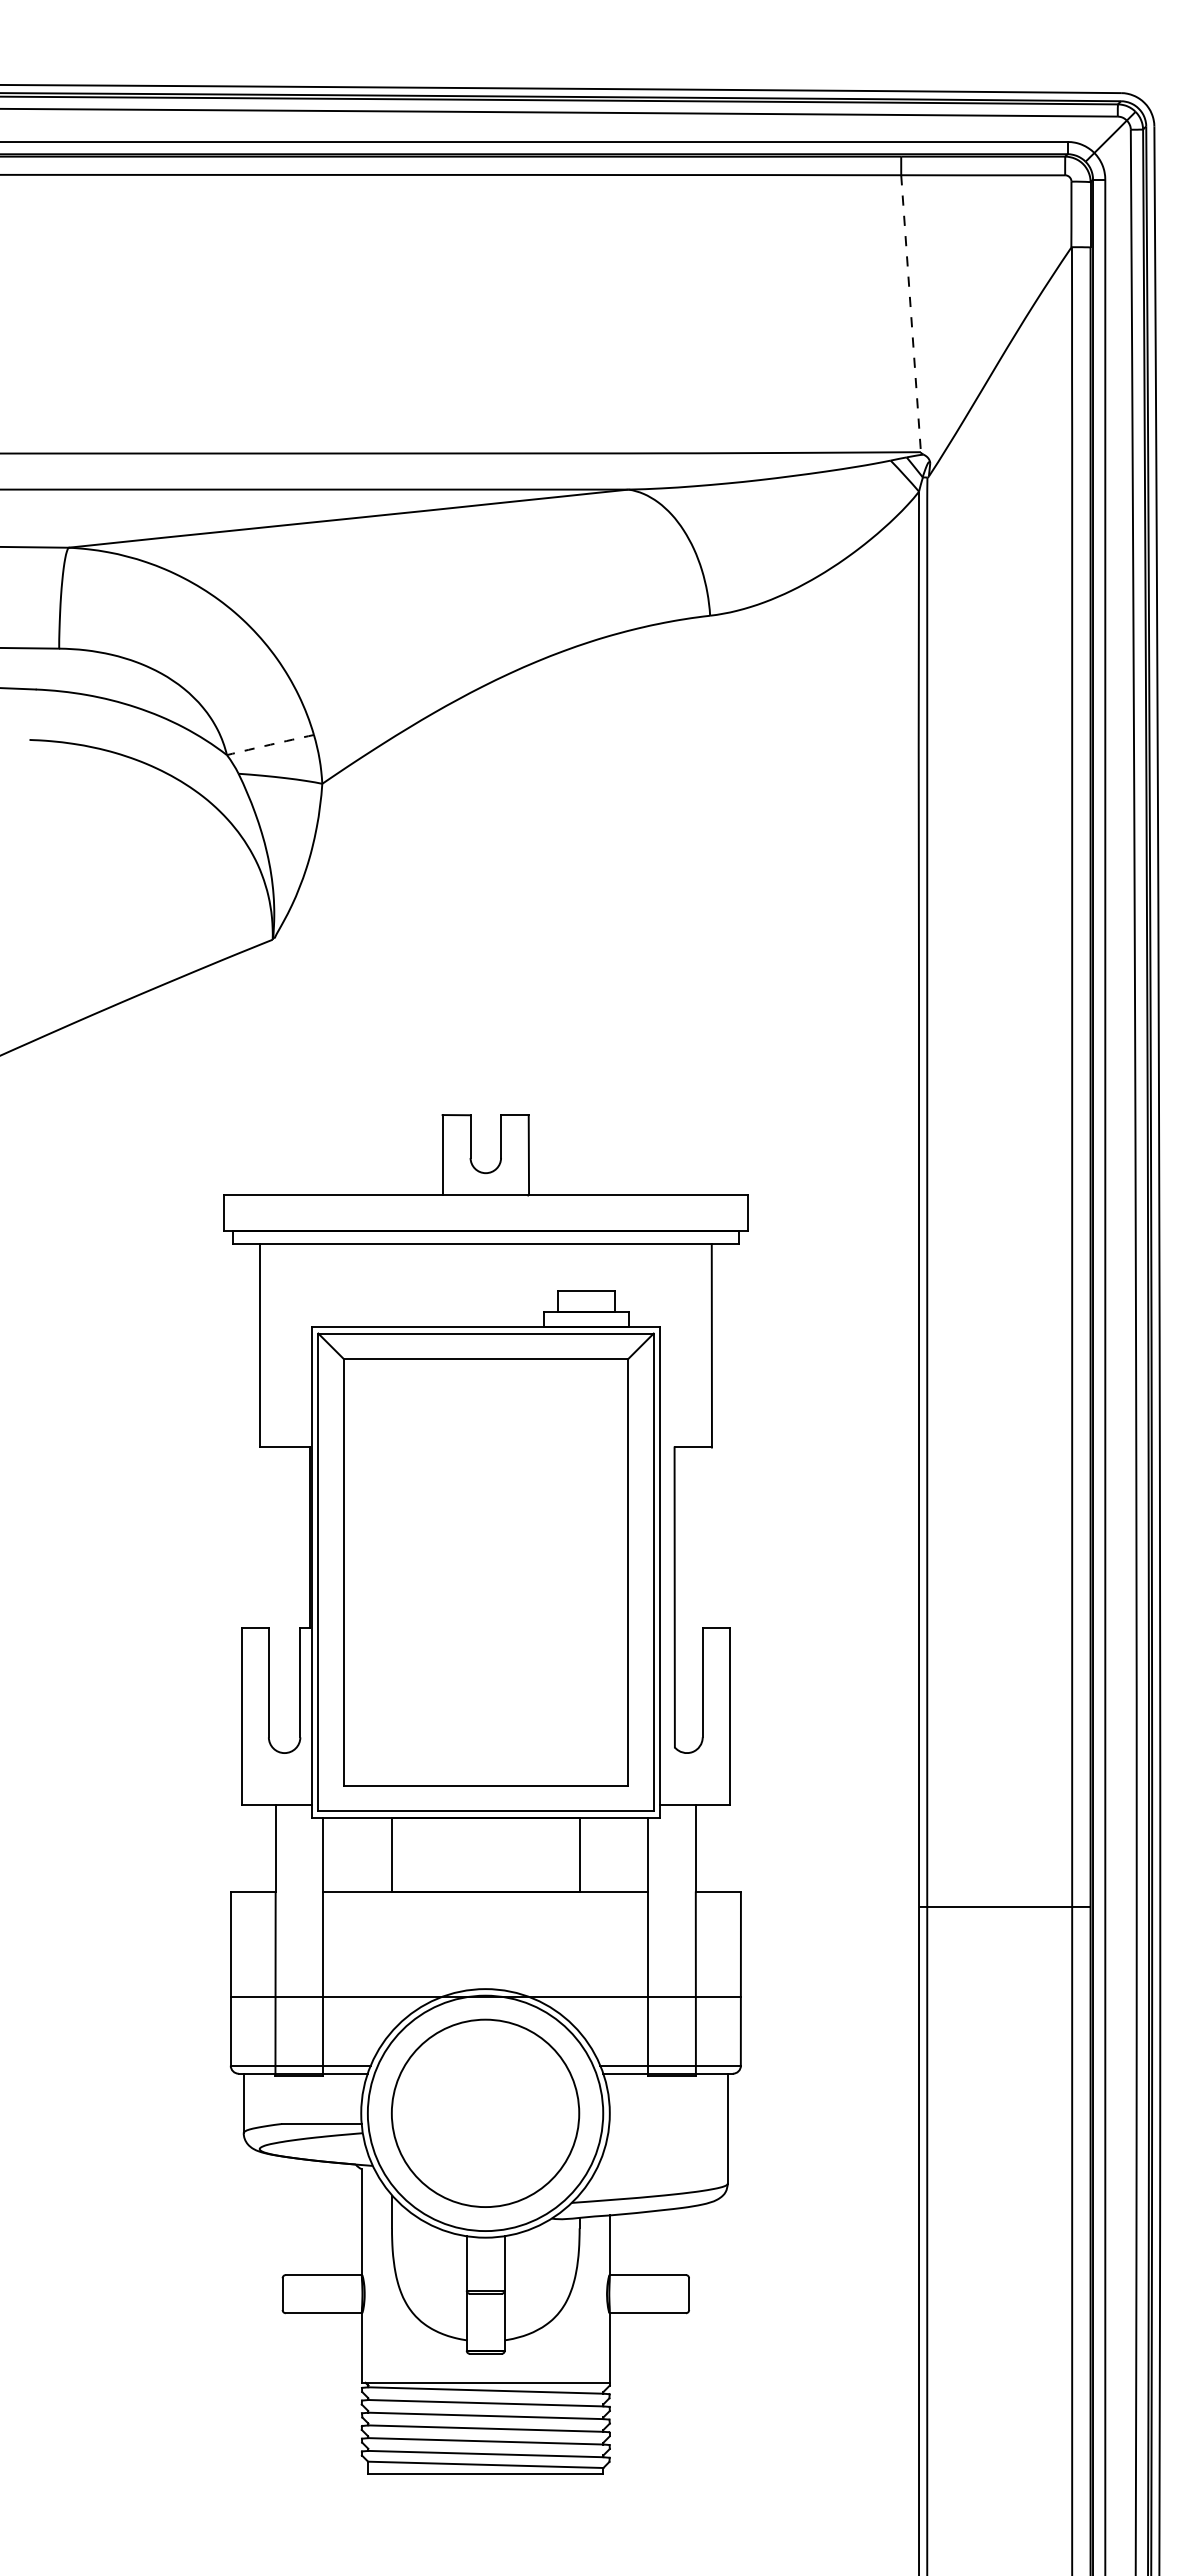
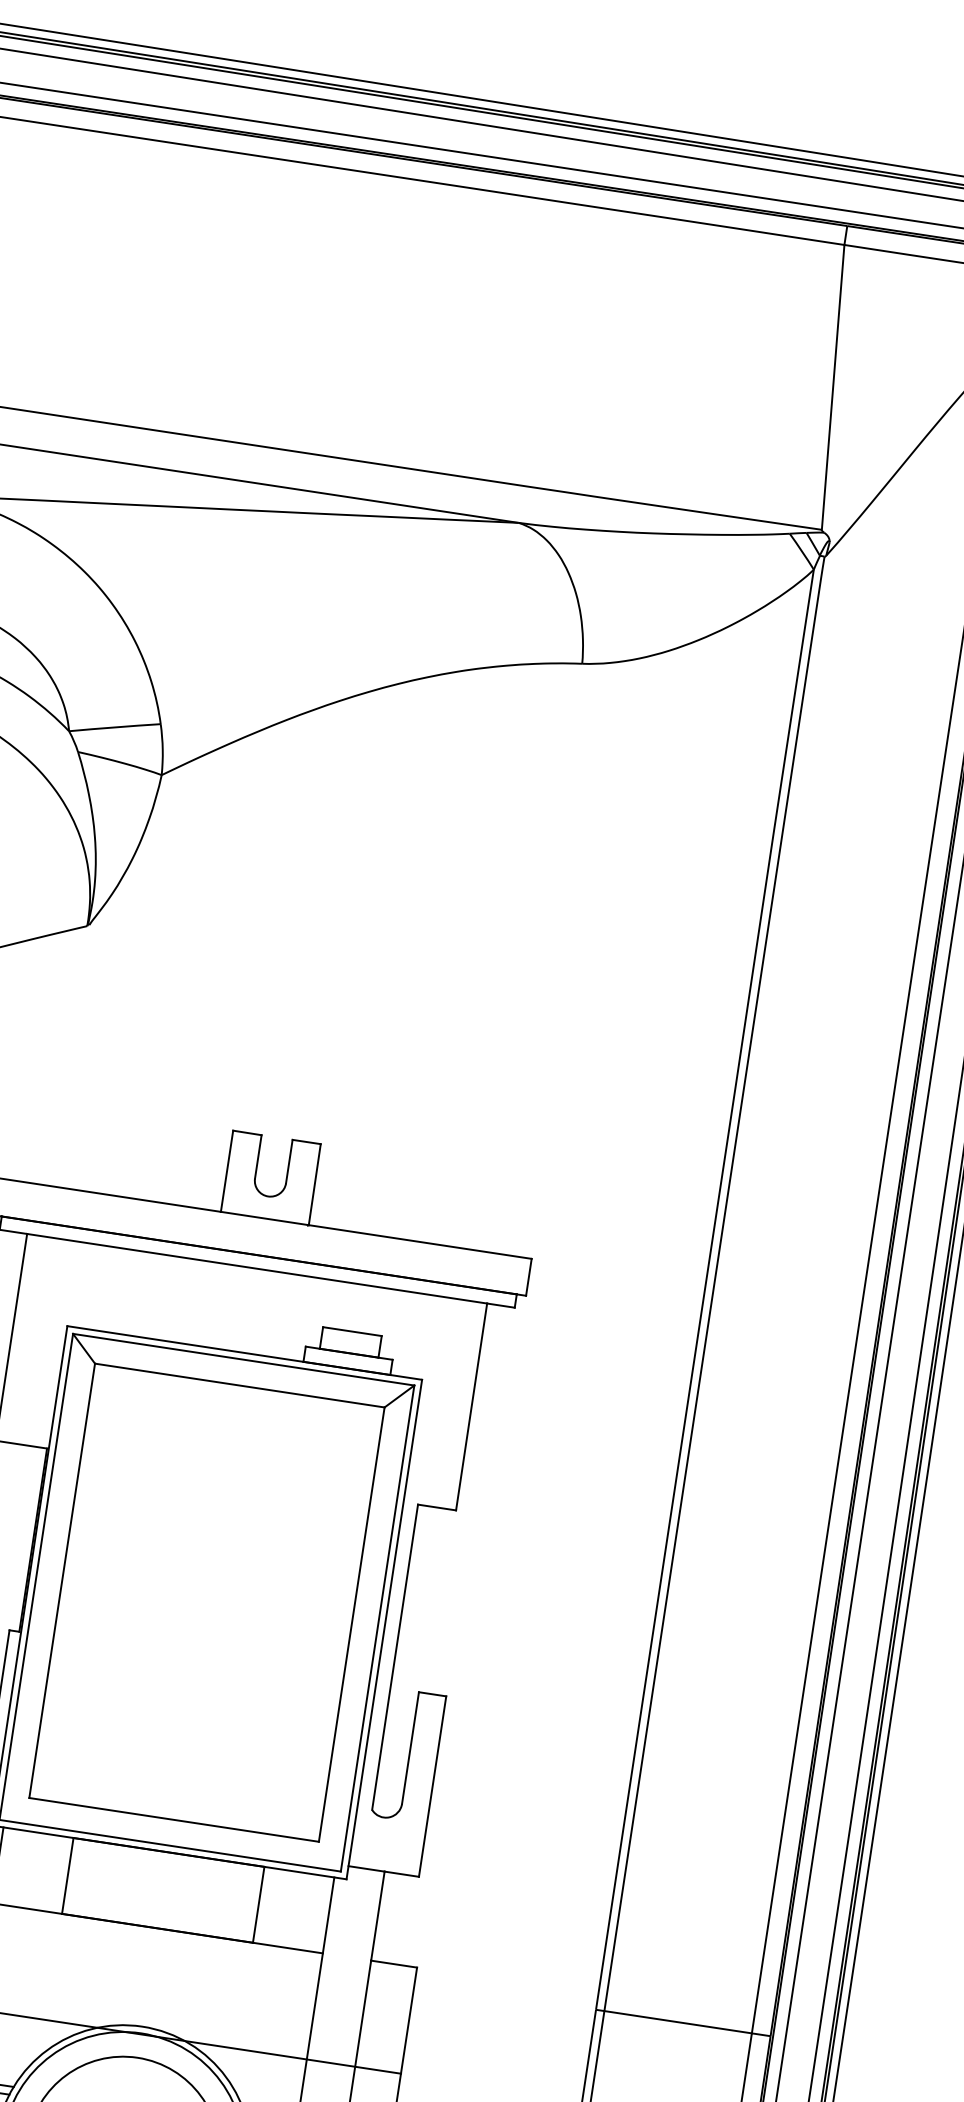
line: (911, 313) -> (833, 387), dashed -> solid
arc: (270, 744) -> (115, 727), dashed -> solid

